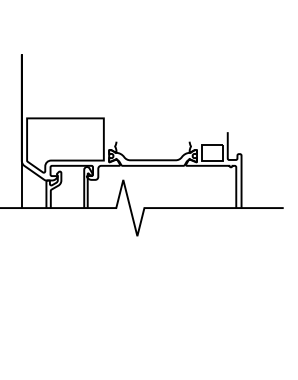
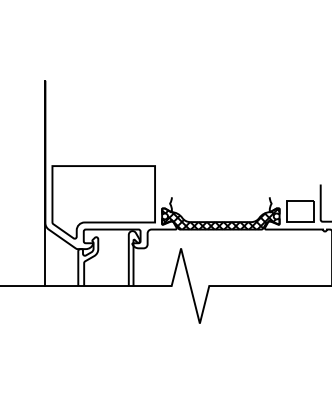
hatch: (153, 157) -> (221, 218), added

